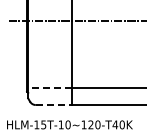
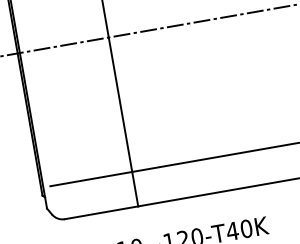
line: (51, 87) -> (90, 178), dashed -> solid
line: (54, 105) -> (102, 213), dashed -> solid

